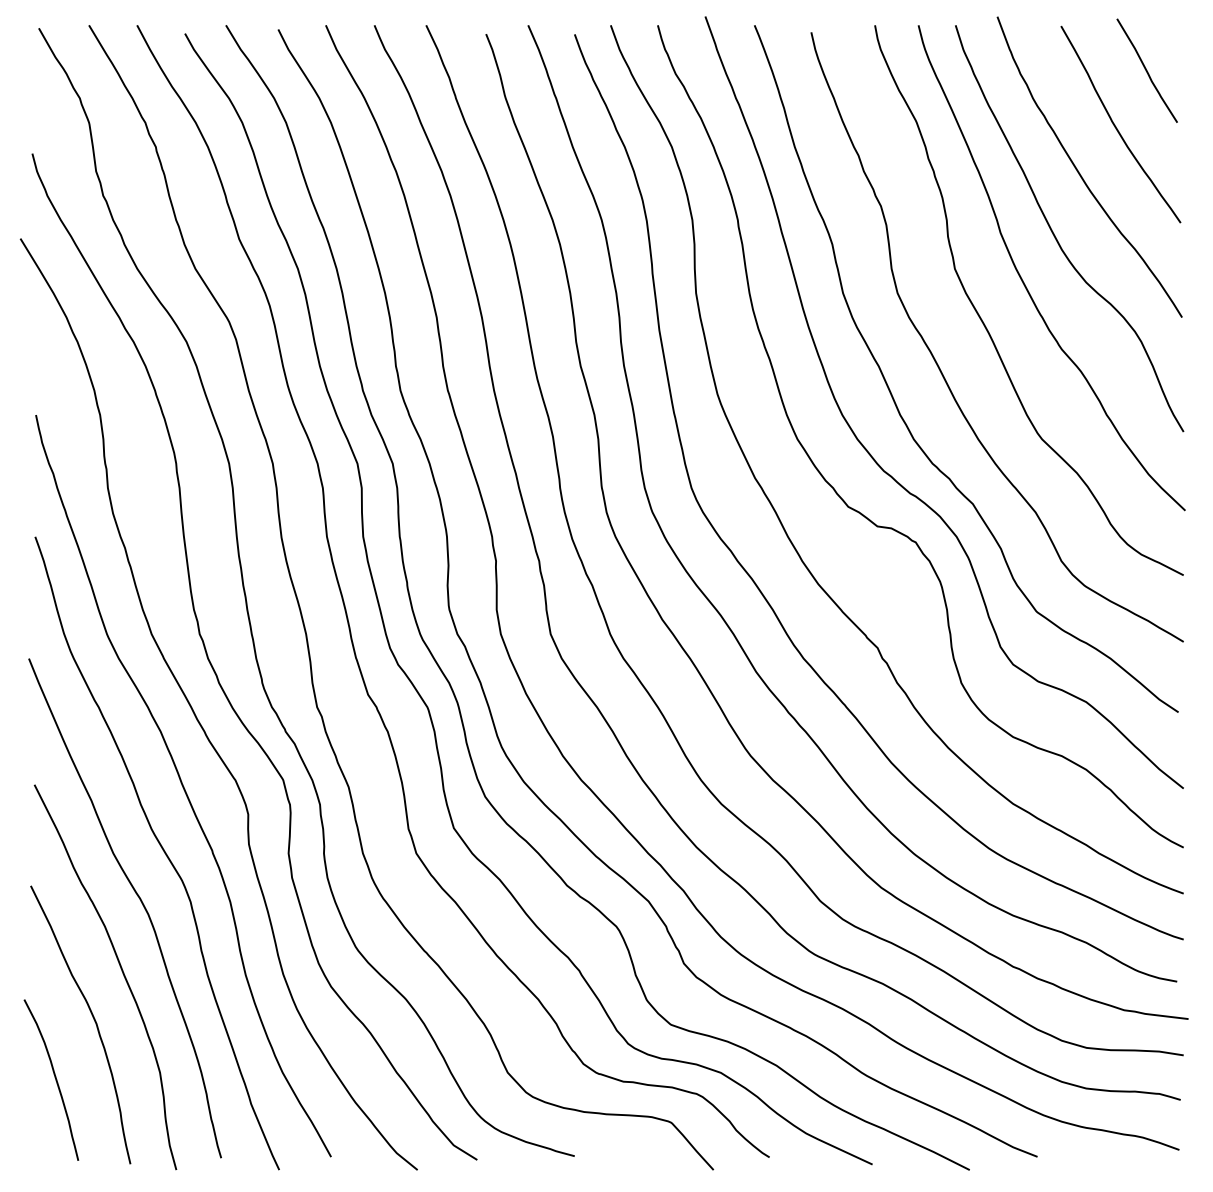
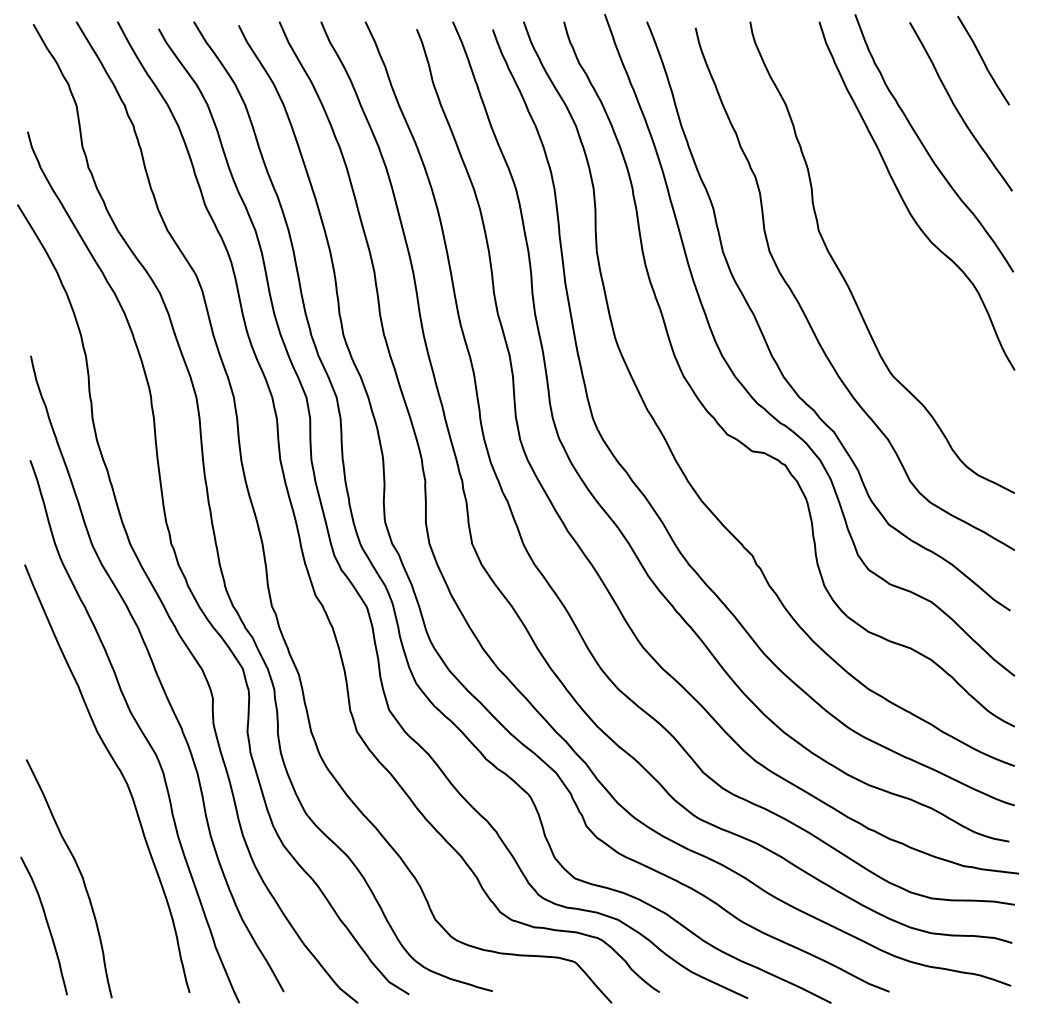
curve: (1023, 280) -> (877, 240), removed
curve: (120, 969) -> (103, 831), removed

